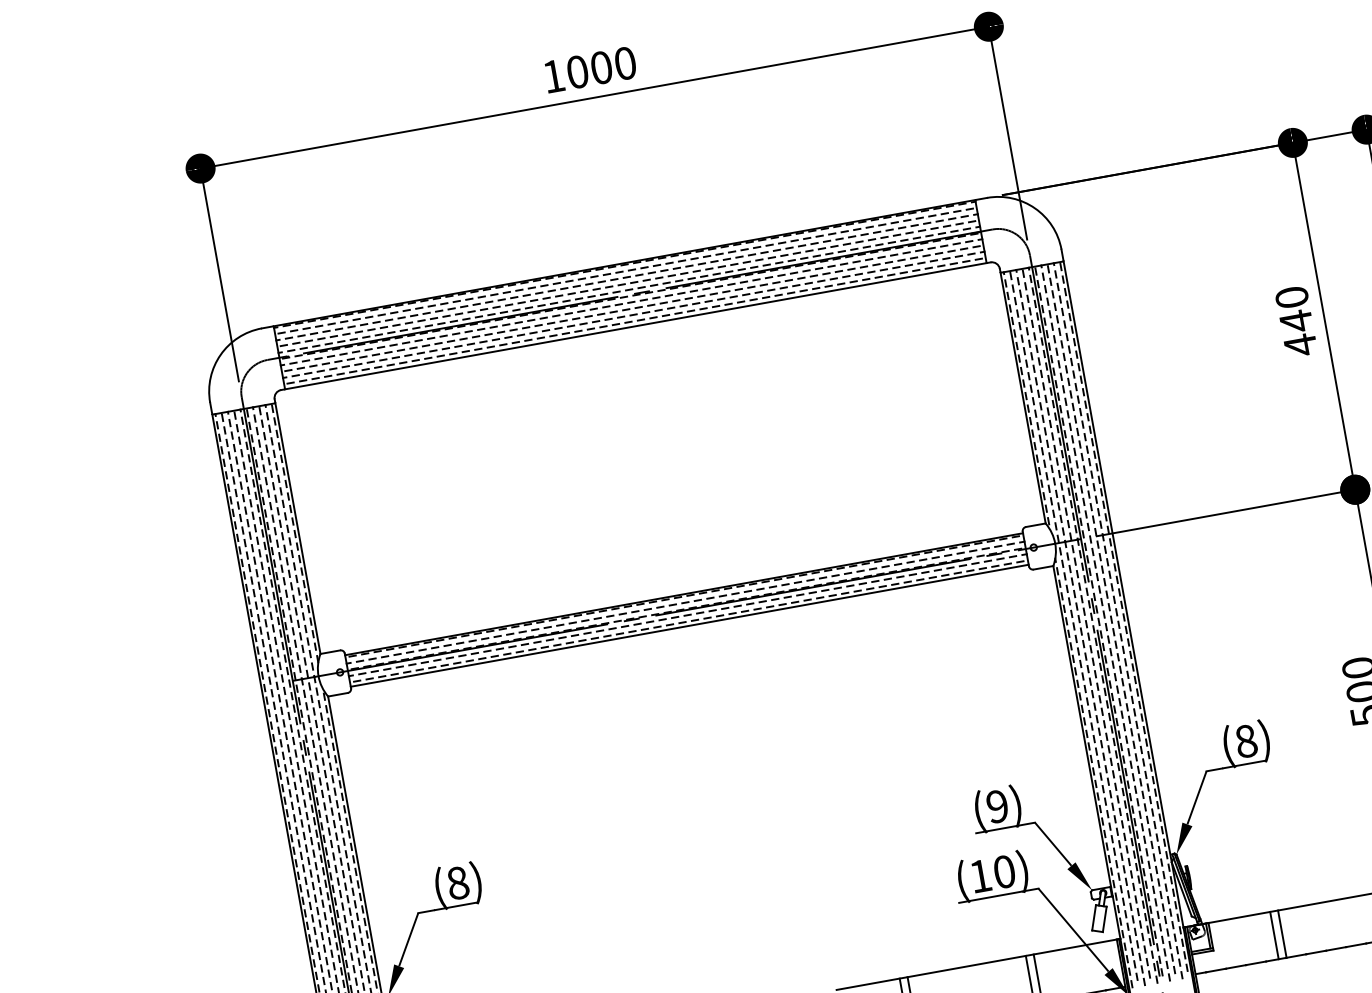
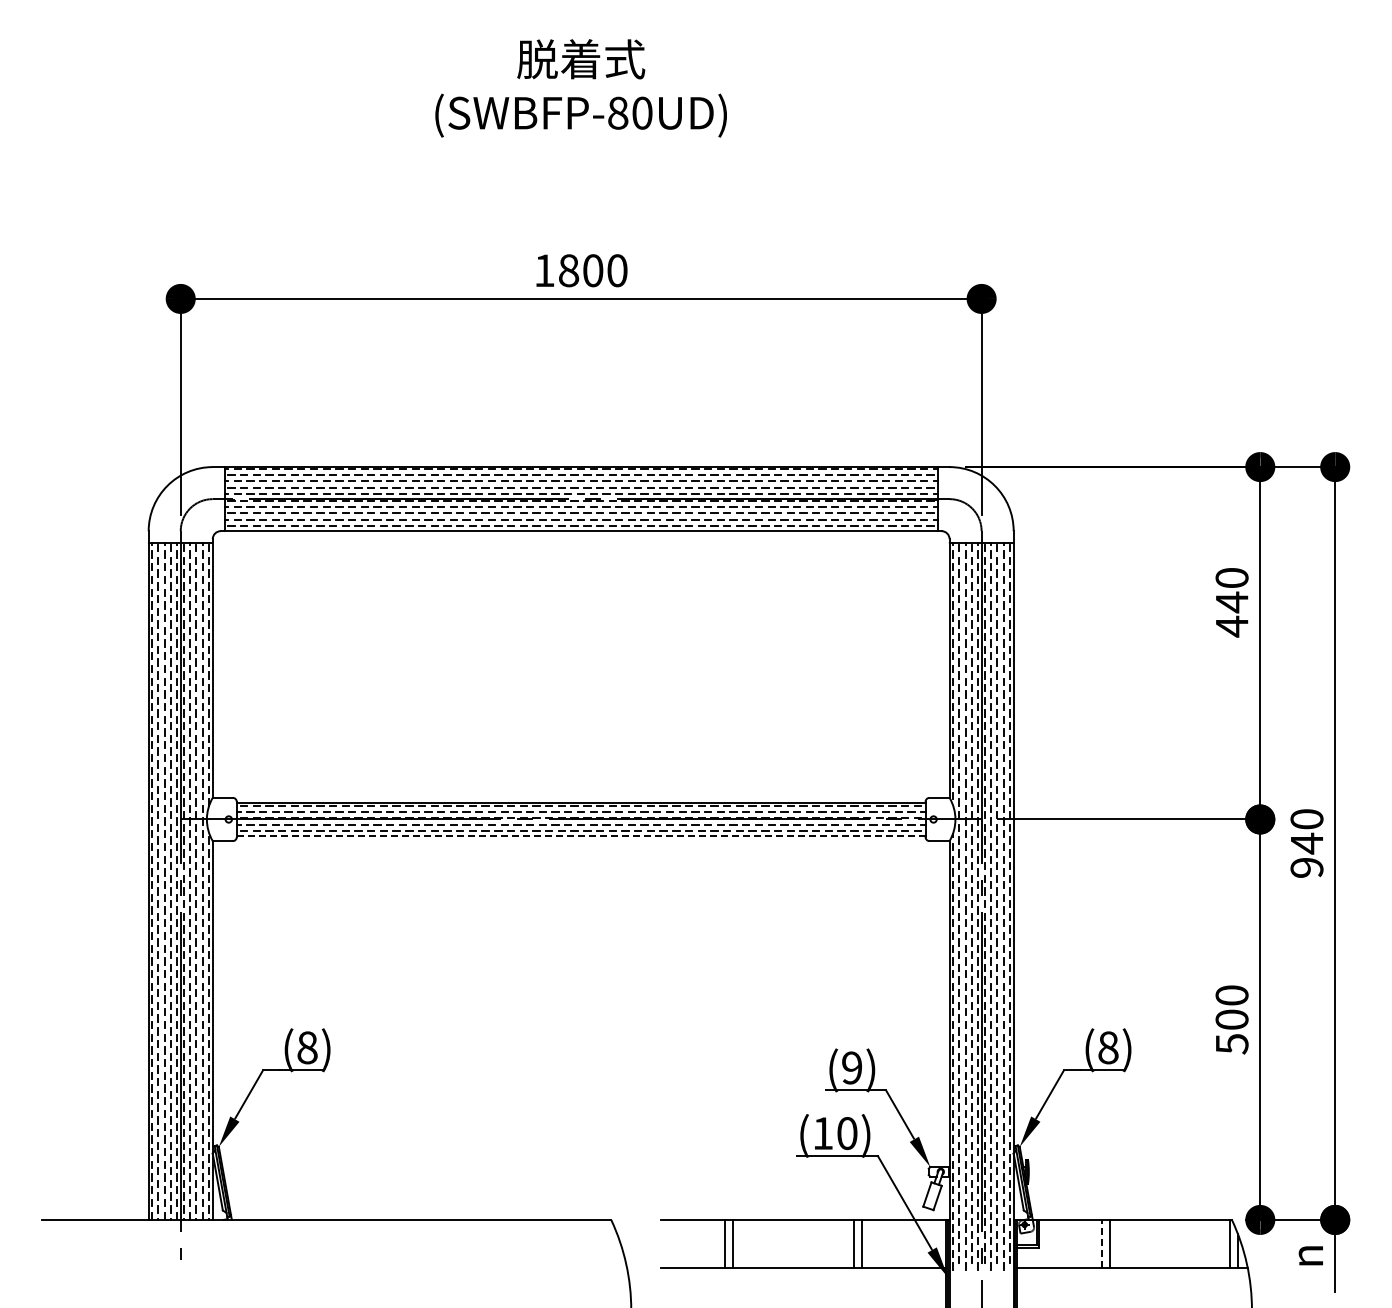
text: (578, 71) -> (569, 270), 1000 -> 1800
text: (1295, 321) -> (1231, 602), moved
line: (689, 625) -> (580, 835), solid -> dashed
line: (1274, 935) -> (1101, 1243), solid -> dashed

